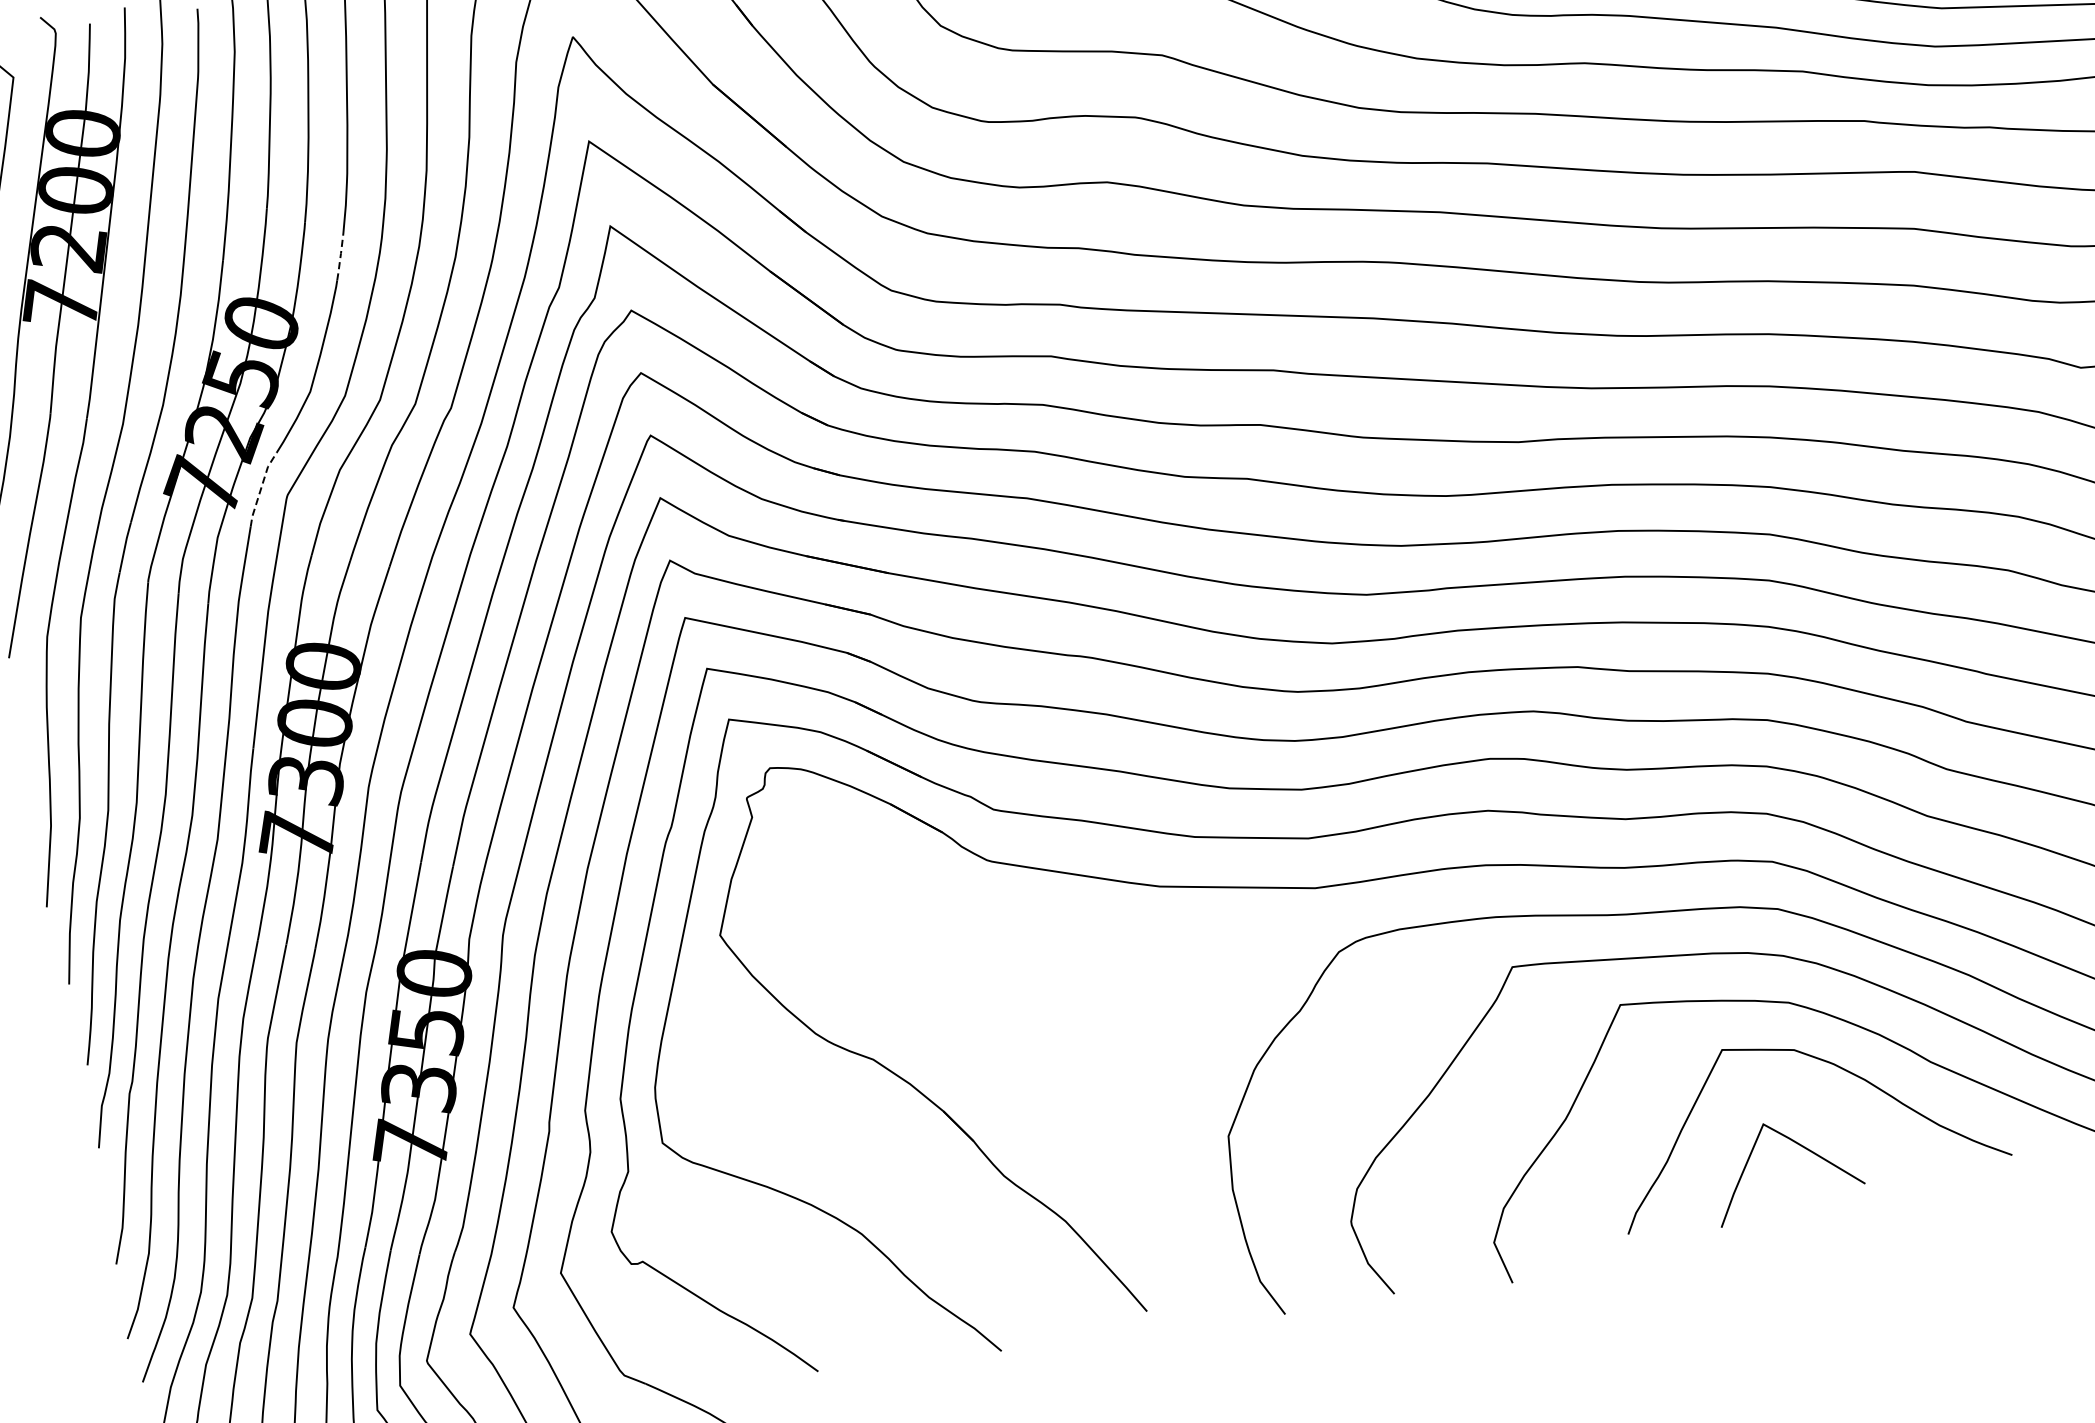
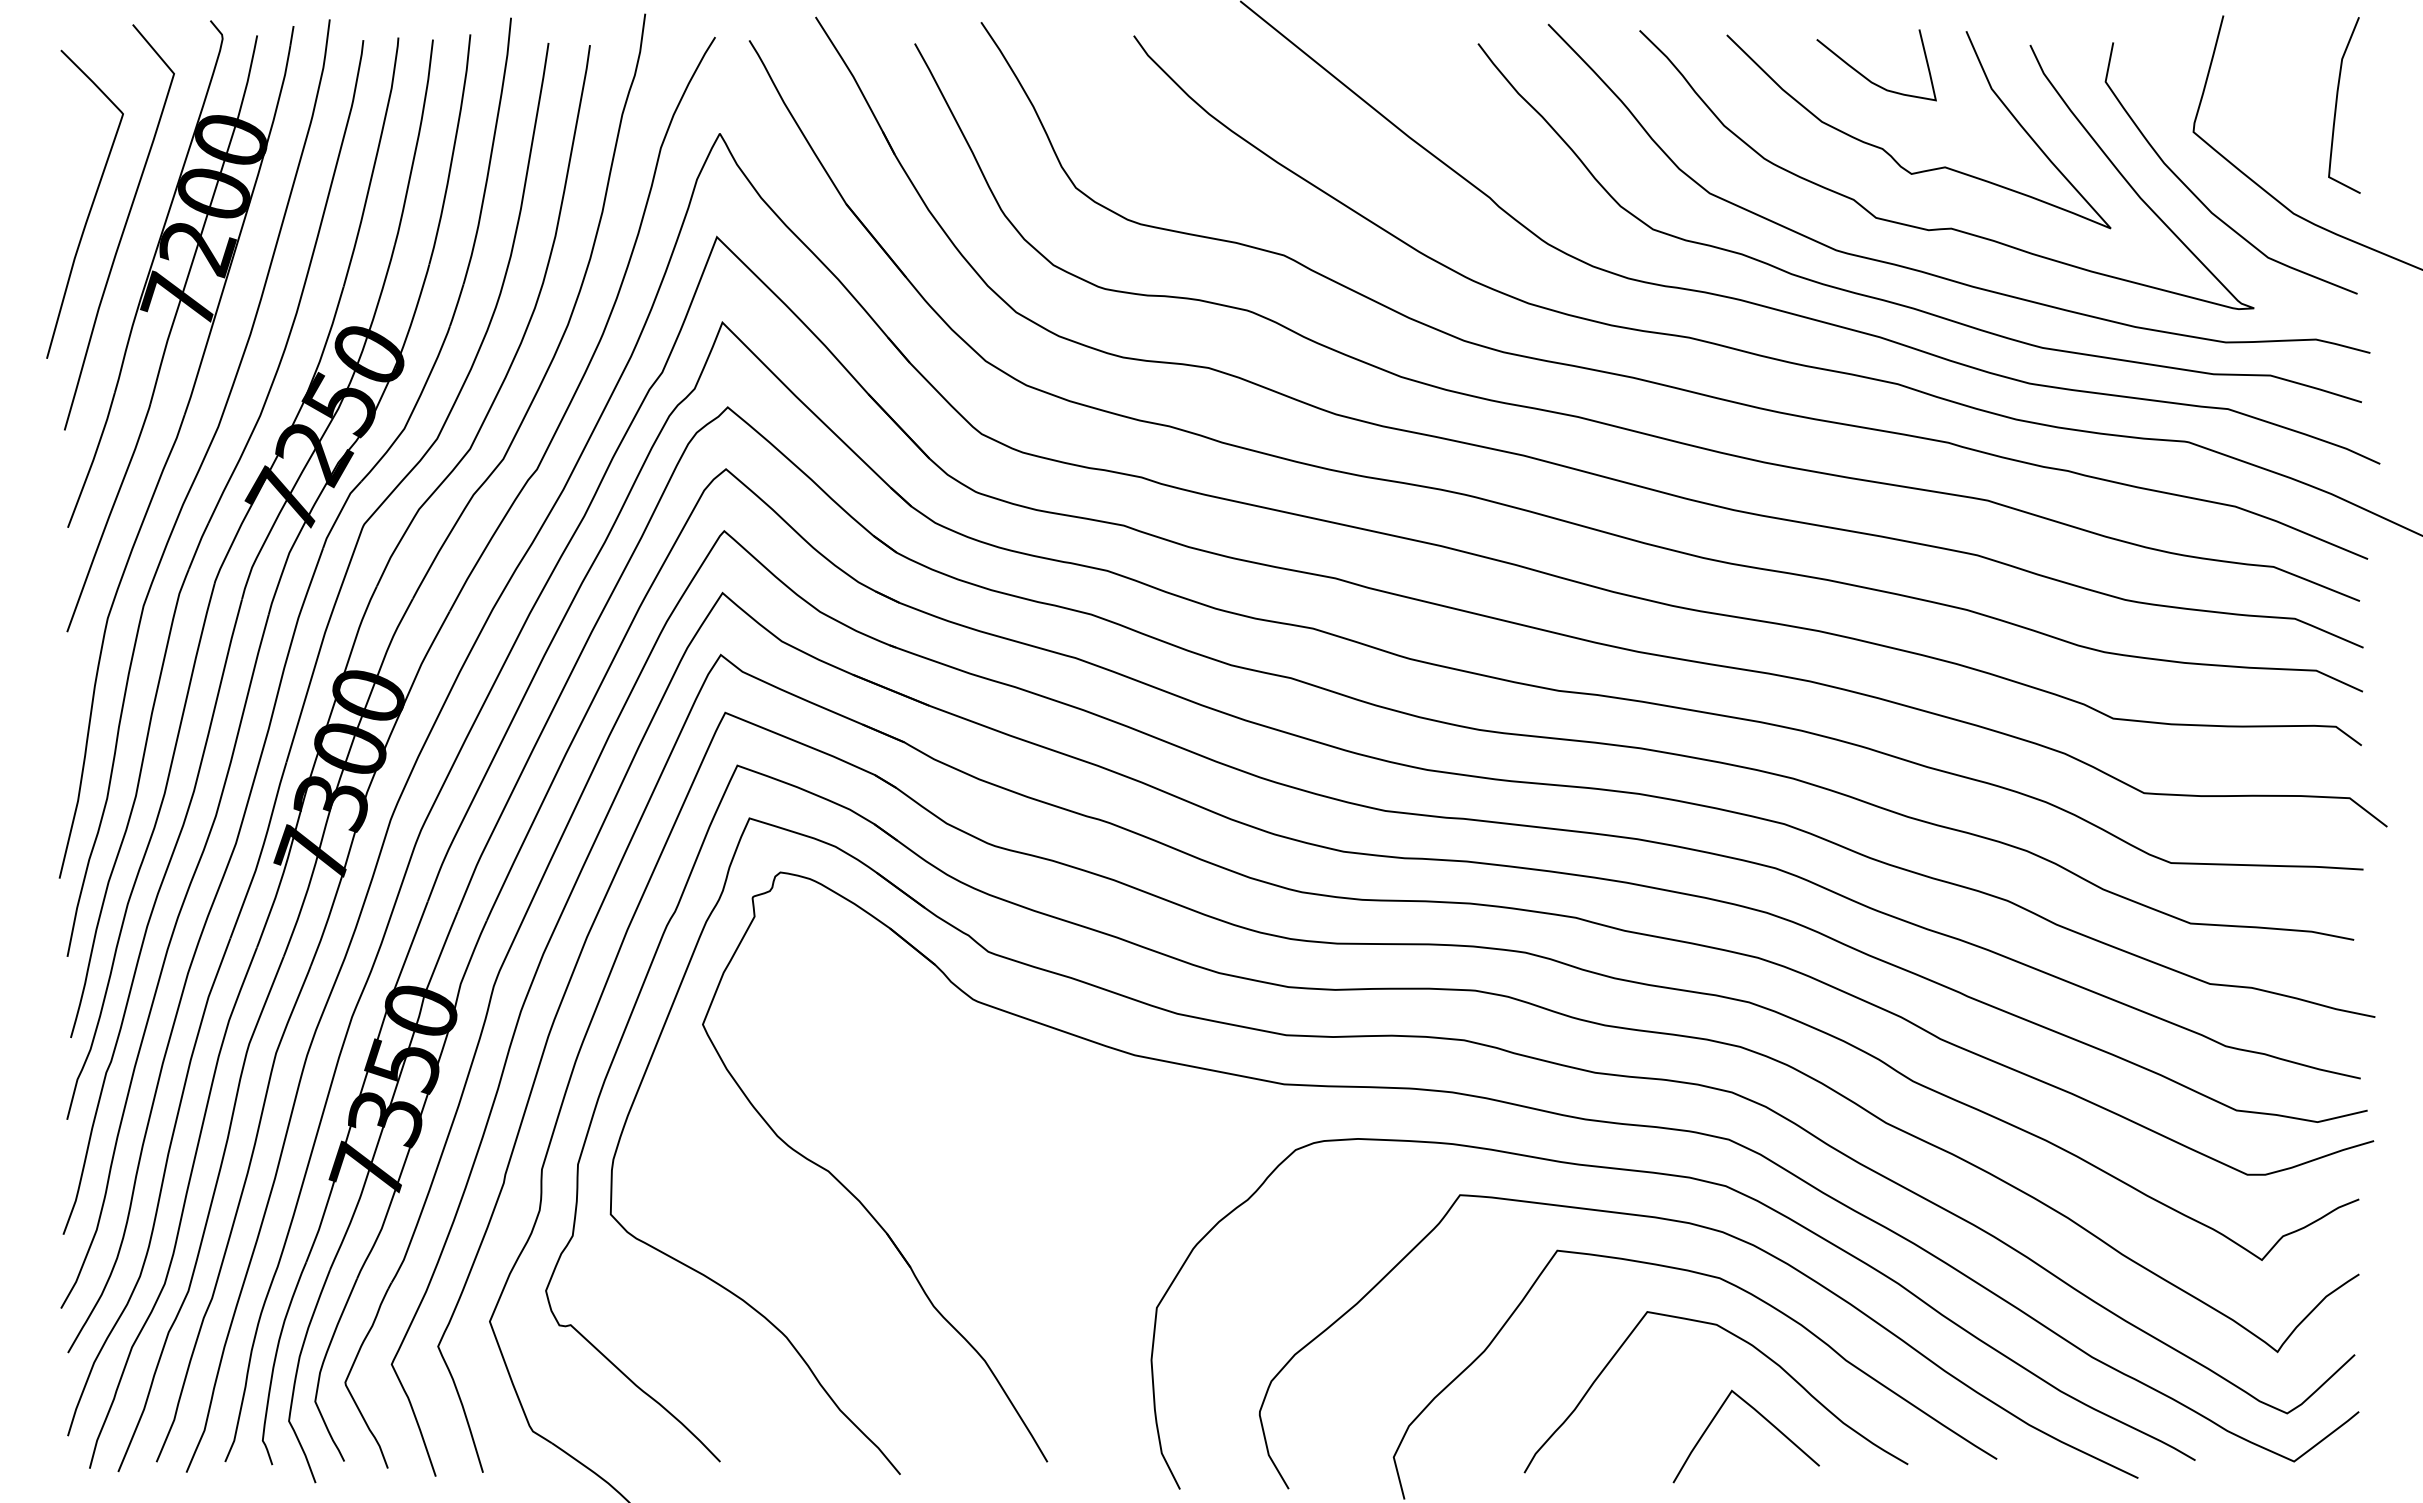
line: (340, 257) -> (457, 304), dashed -> solid
line: (261, 487) -> (340, 512), dashed -> solid
curve: (1800, 1146) -> (1763, 1418), moved

